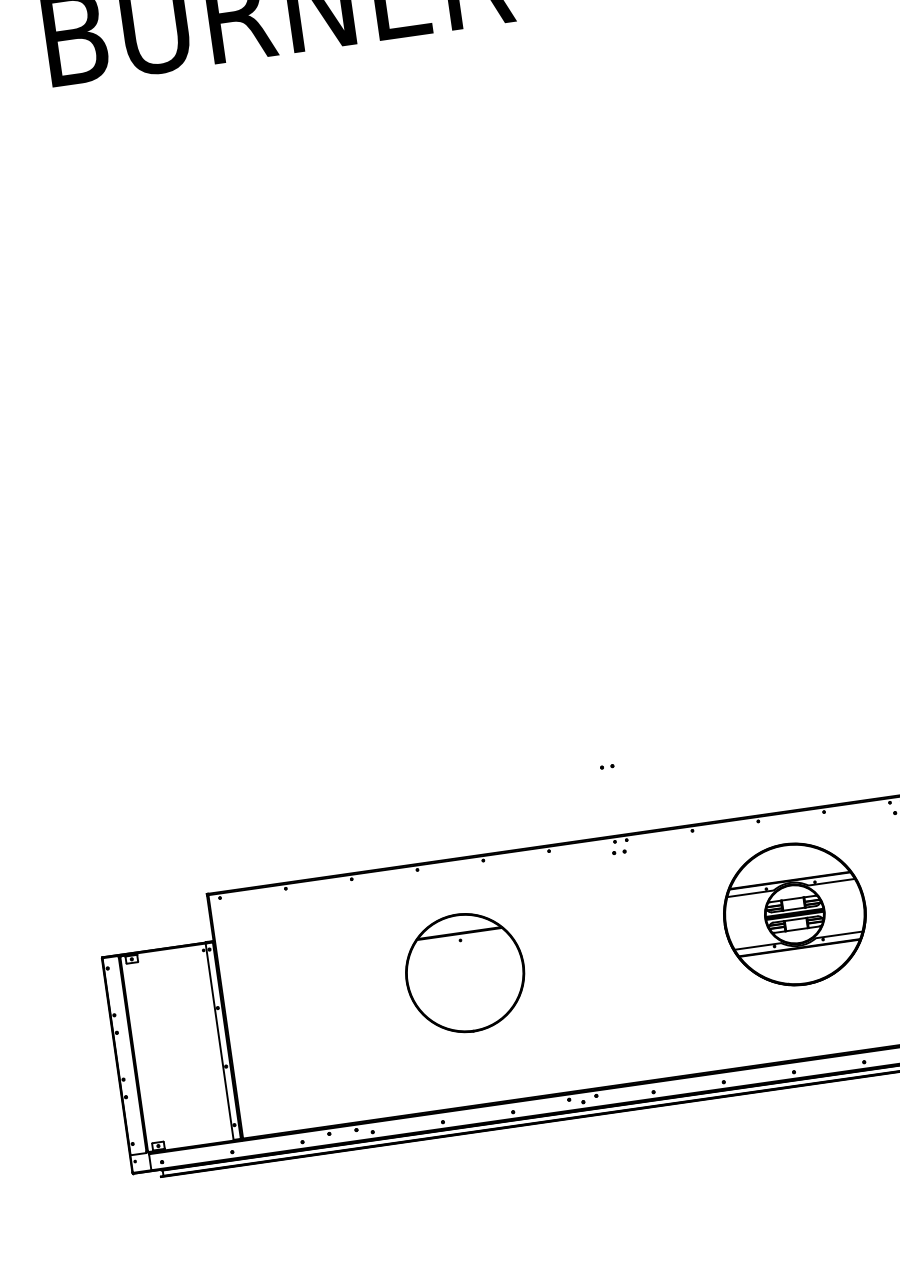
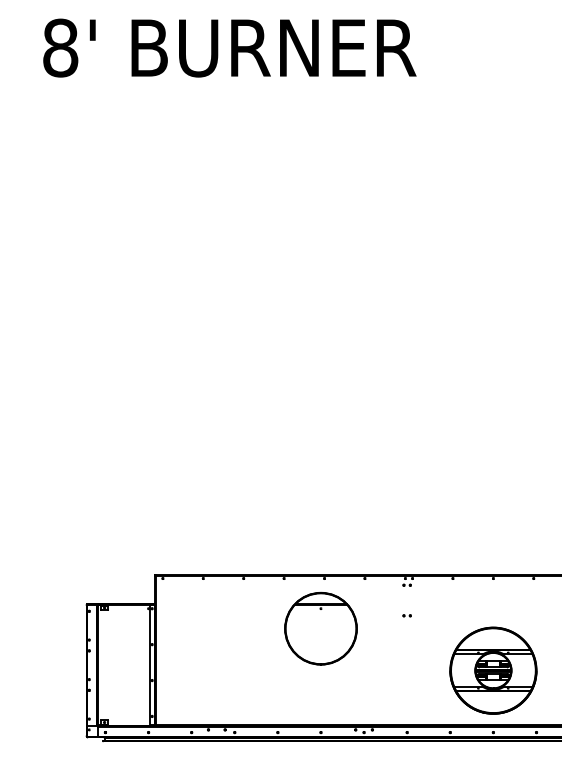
part: (606, 766) -> (406, 615), moved
part: (794, 914) -> (493, 670), moved
part: (464, 972) -> (320, 628), moved

